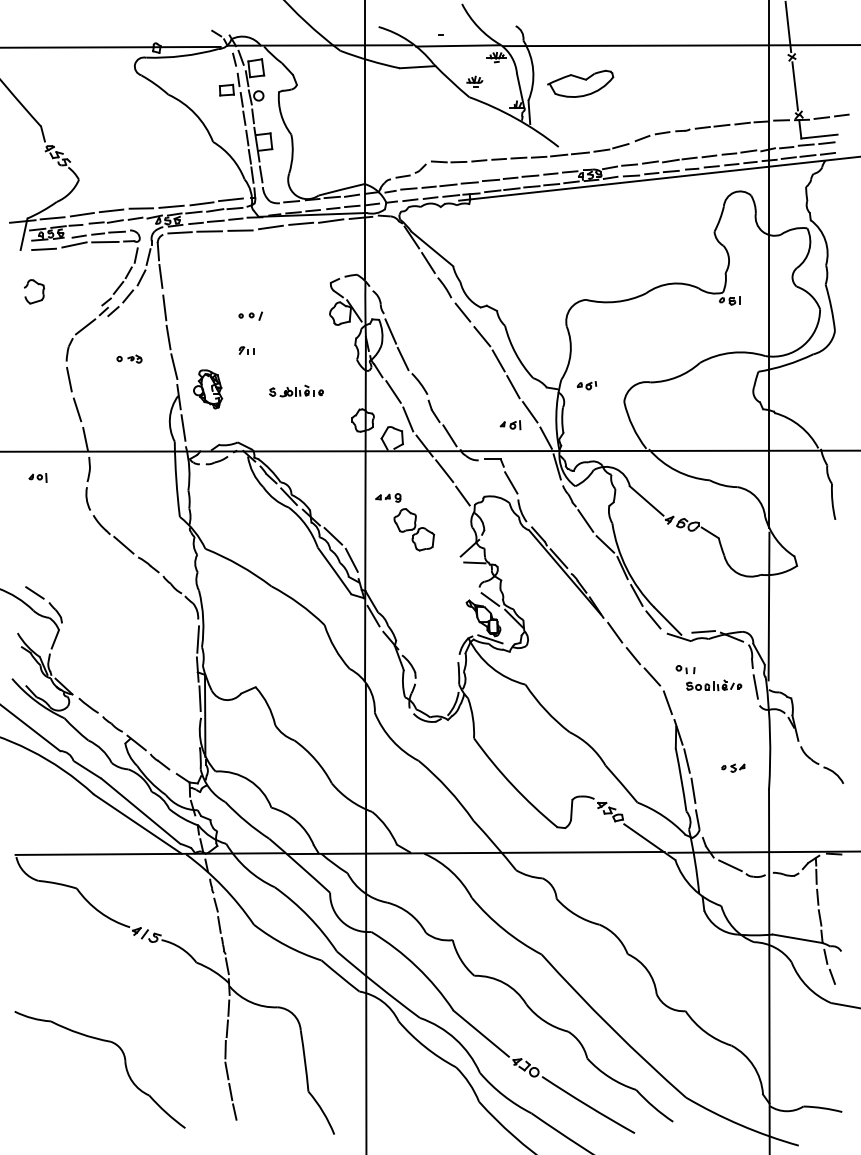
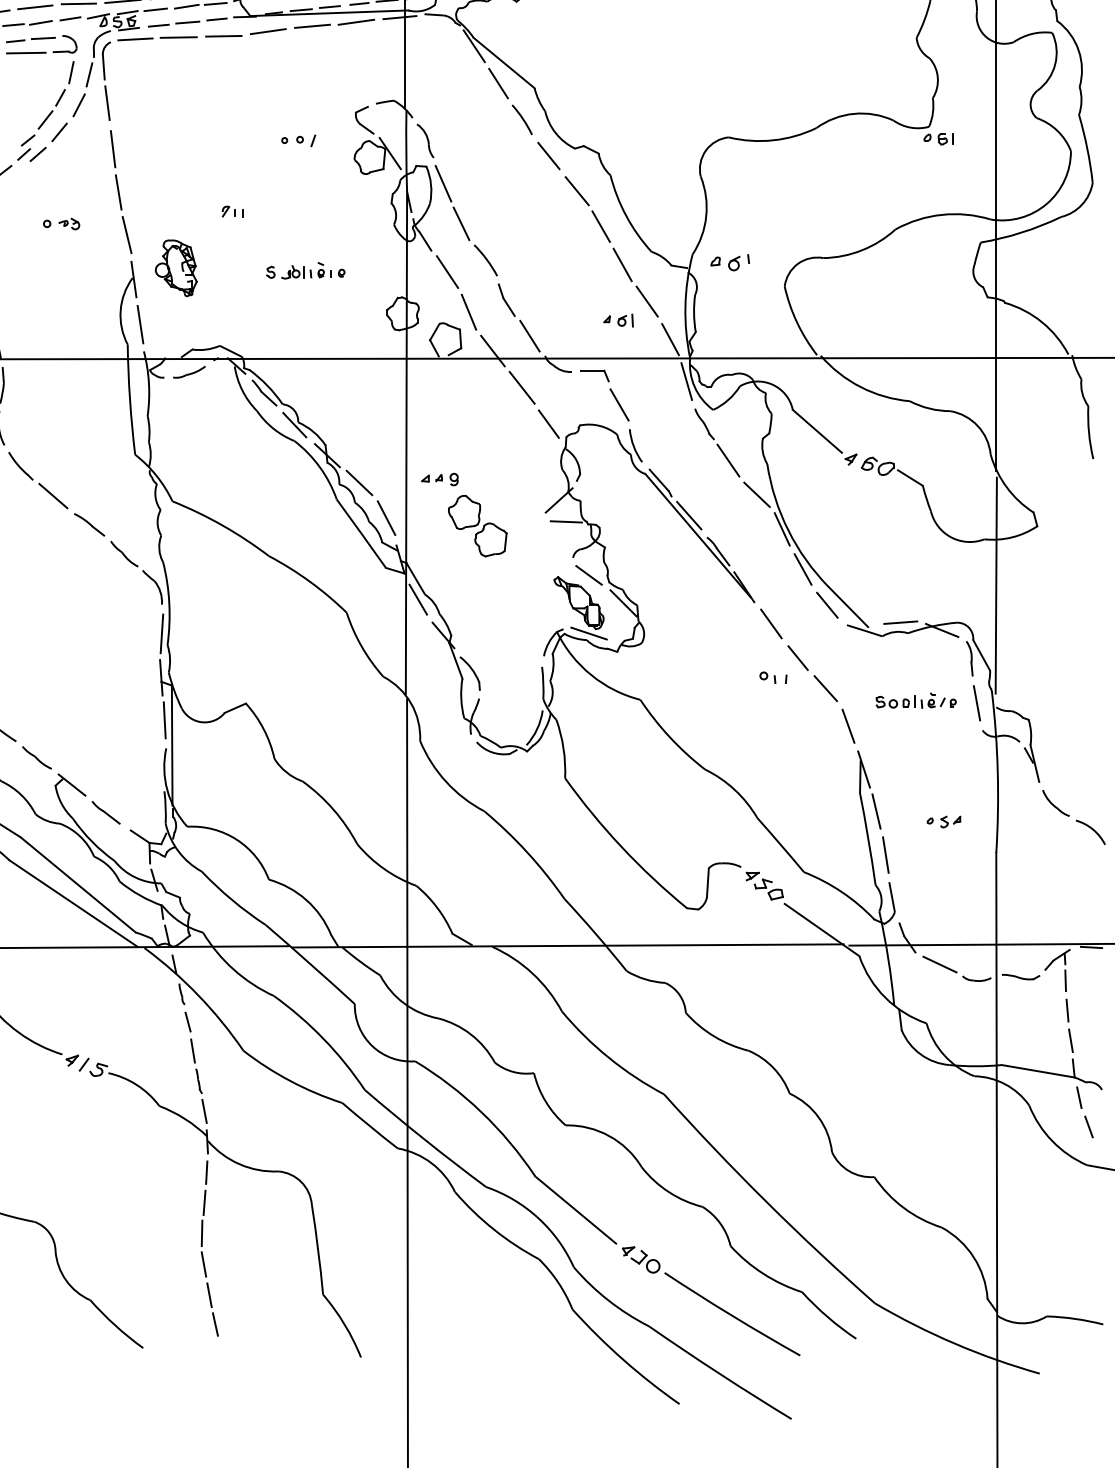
part: (250, 315) -> (298, 139), moved
part: (586, 385) -> (729, 262), size x1.4
part: (405, 522) -> (464, 515), moved
part: (685, 669) -> (773, 677), moved

